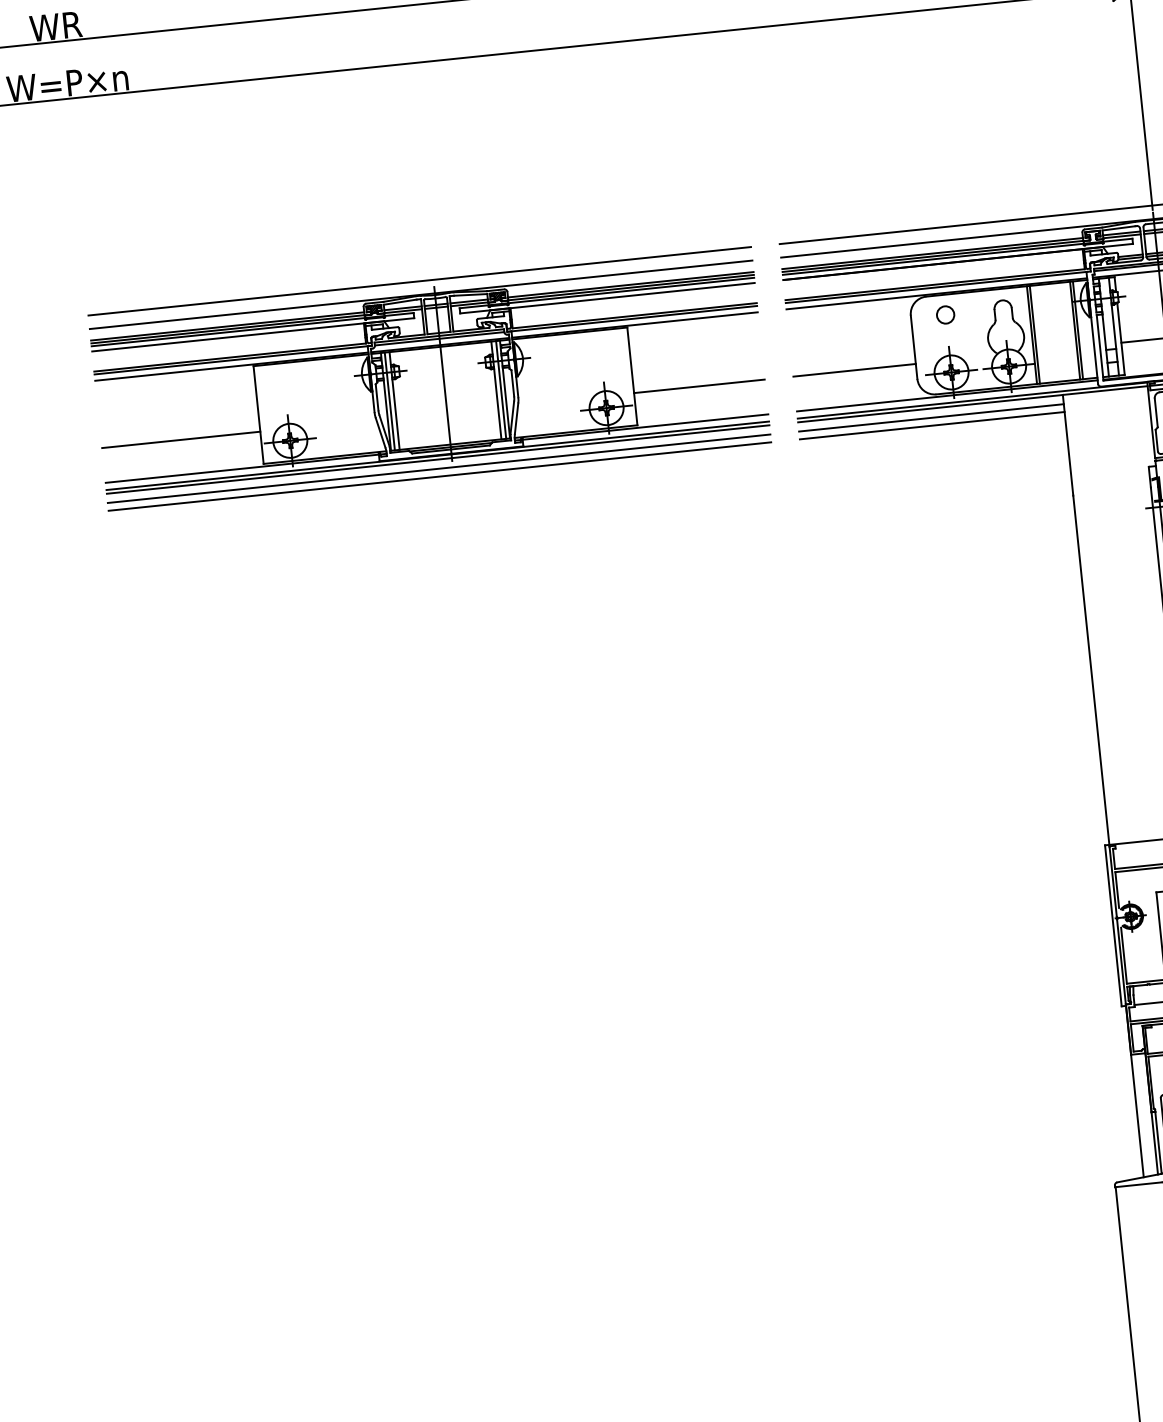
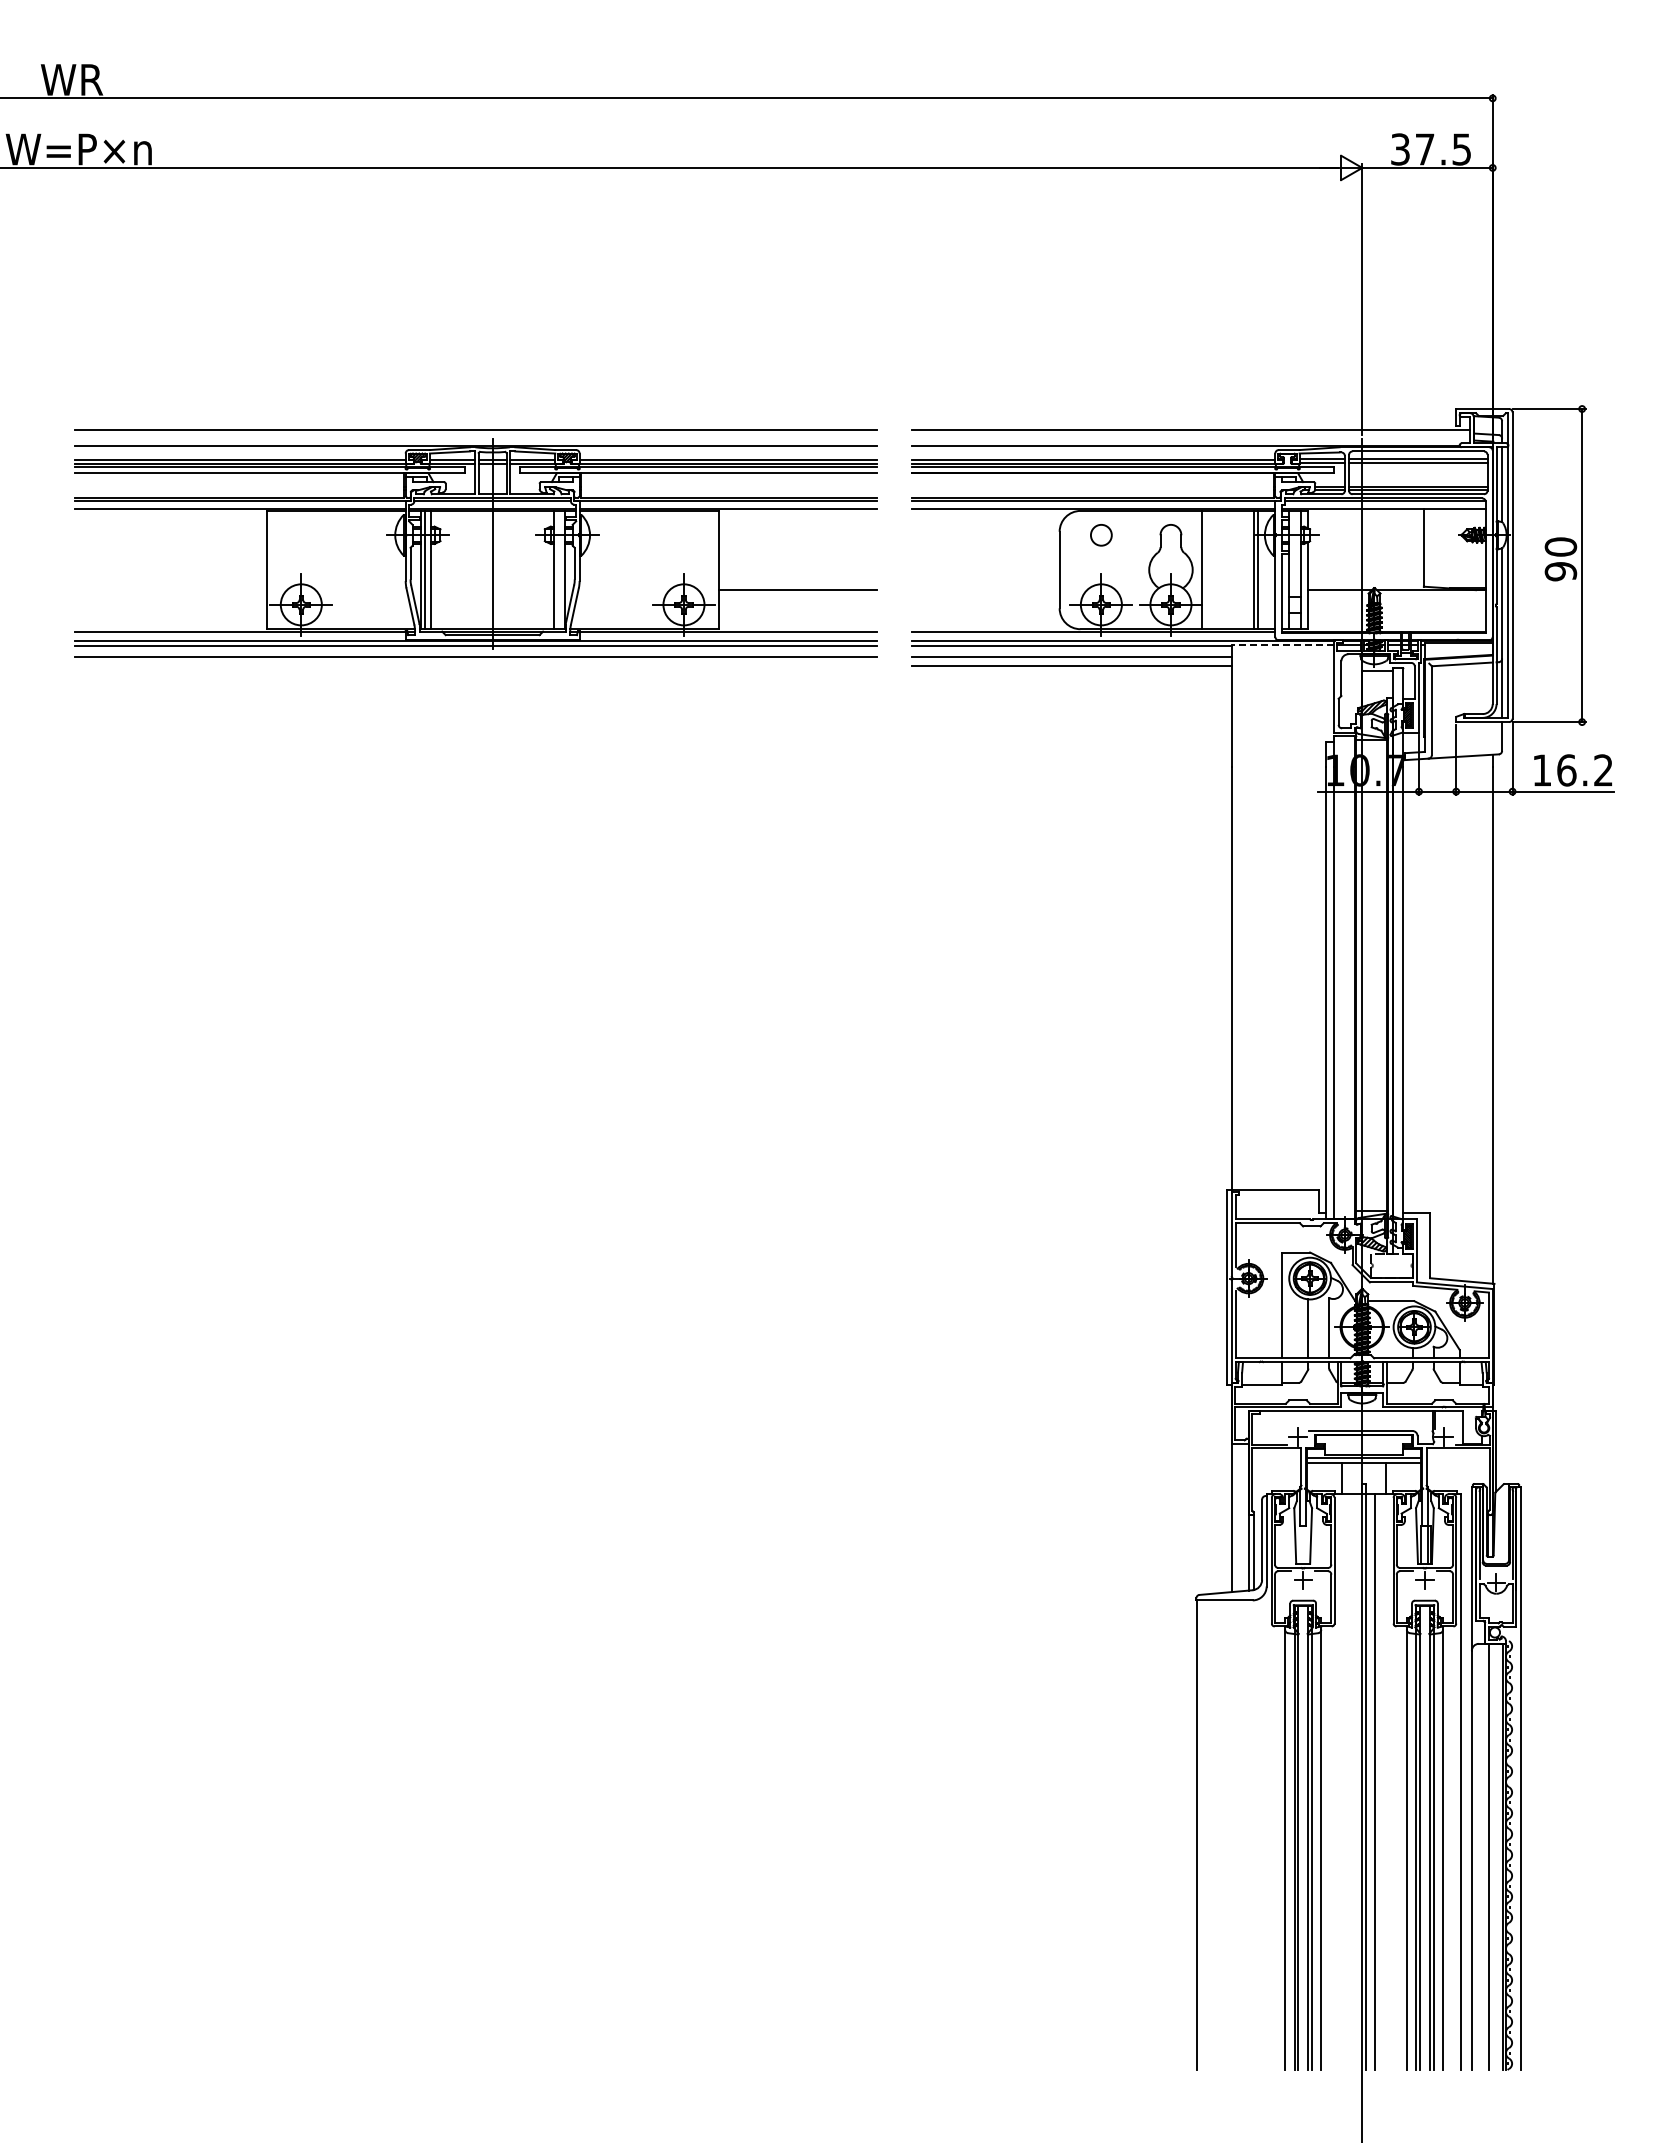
line: (1034, 334) -> (1205, 569), removed
line: (854, 370) -> (985, 590), removed
line: (501, 389) -> (560, 569), removed
line: (1104, 390) -> (1282, 645), solid -> dashed
line: (180, 440) -> (170, 590), removed
line: (439, 476) -> (475, 666), removed

